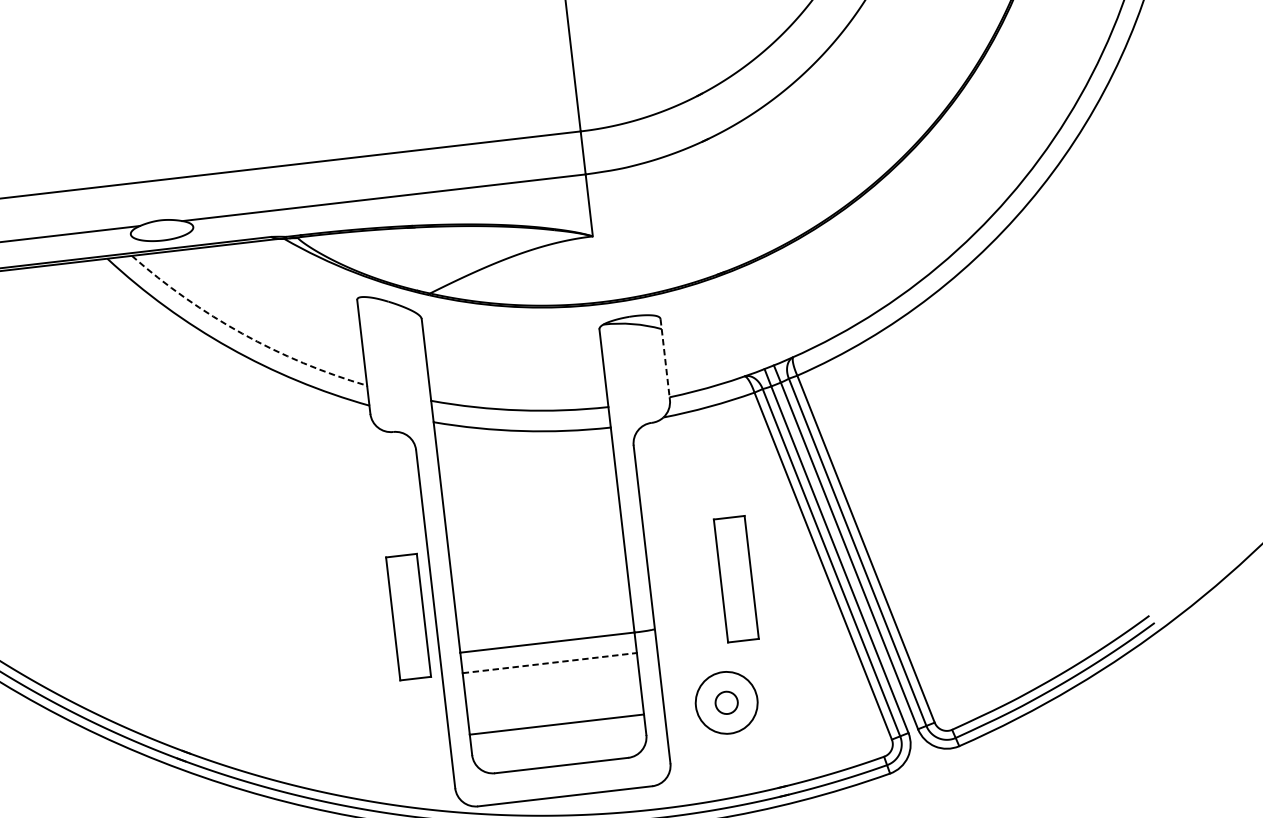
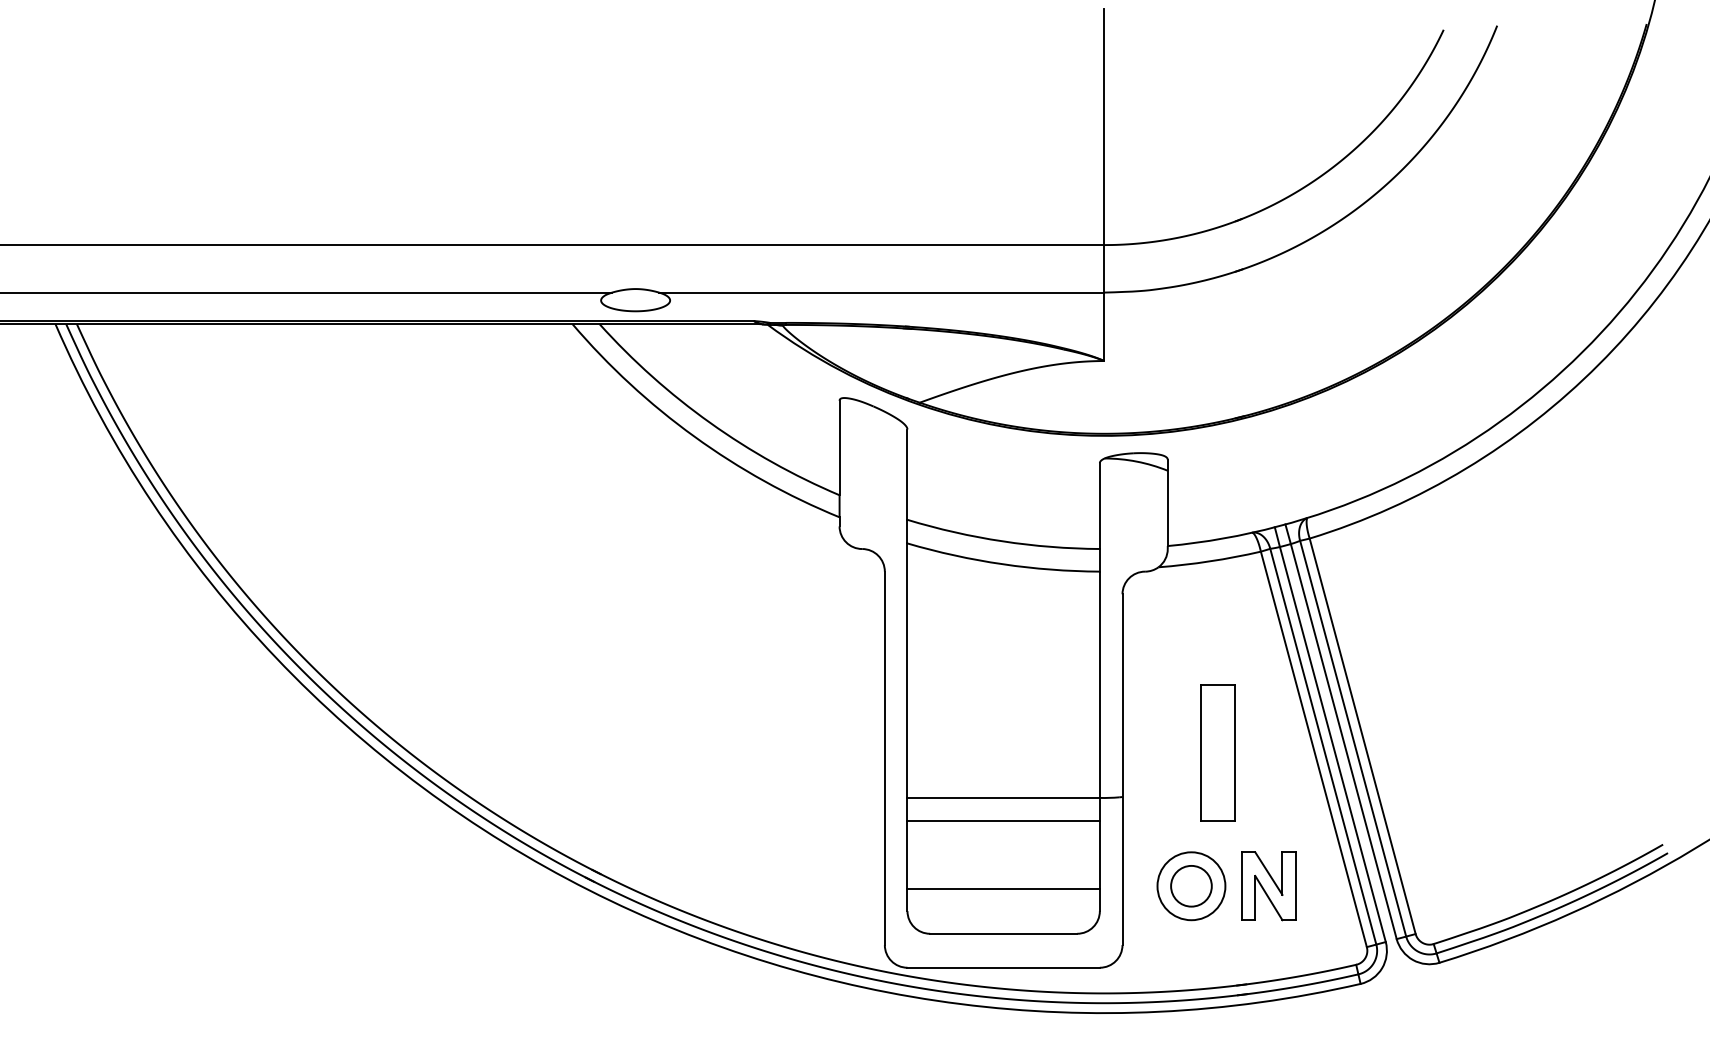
arc: (242, 333) -> (710, 422), dashed -> solid
line: (664, 358) -> (1167, 503), dashed -> solid
part: (408, 616) -> (855, 752), removed
line: (550, 662) -> (1004, 820), dashed -> solid
part: (796, 695) -> (1268, 886), added
circle: (726, 702) -> (1191, 885), size x1.67

